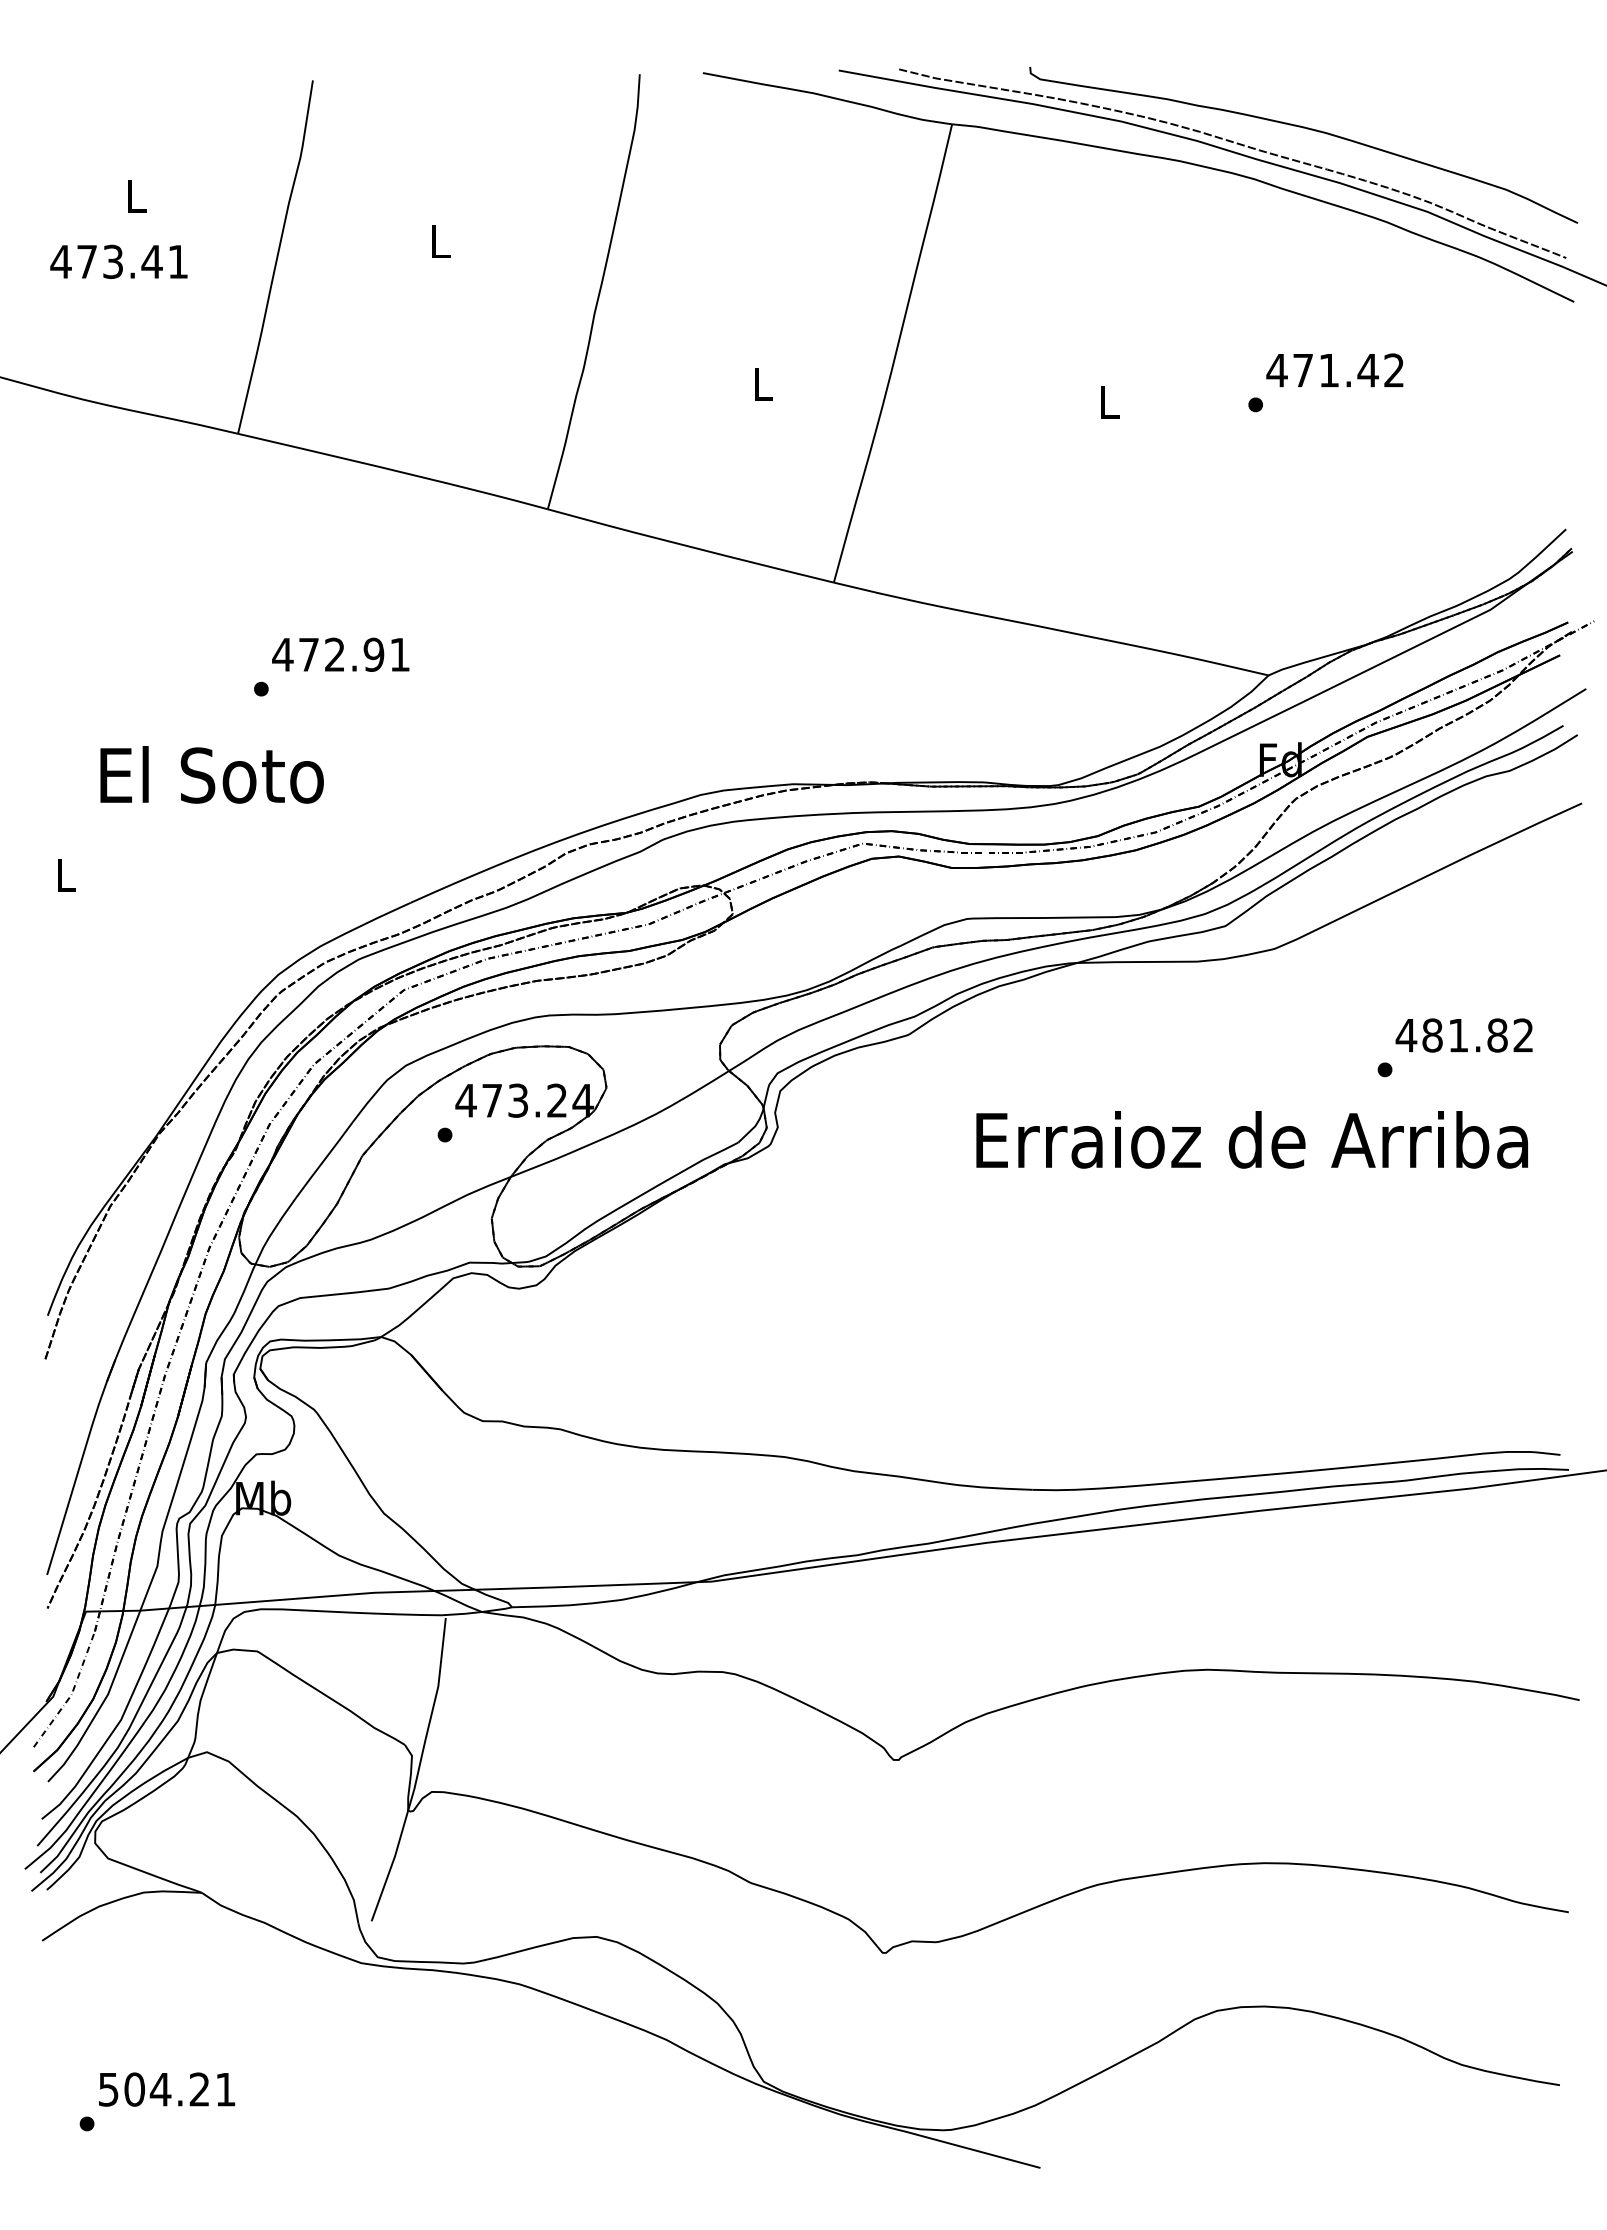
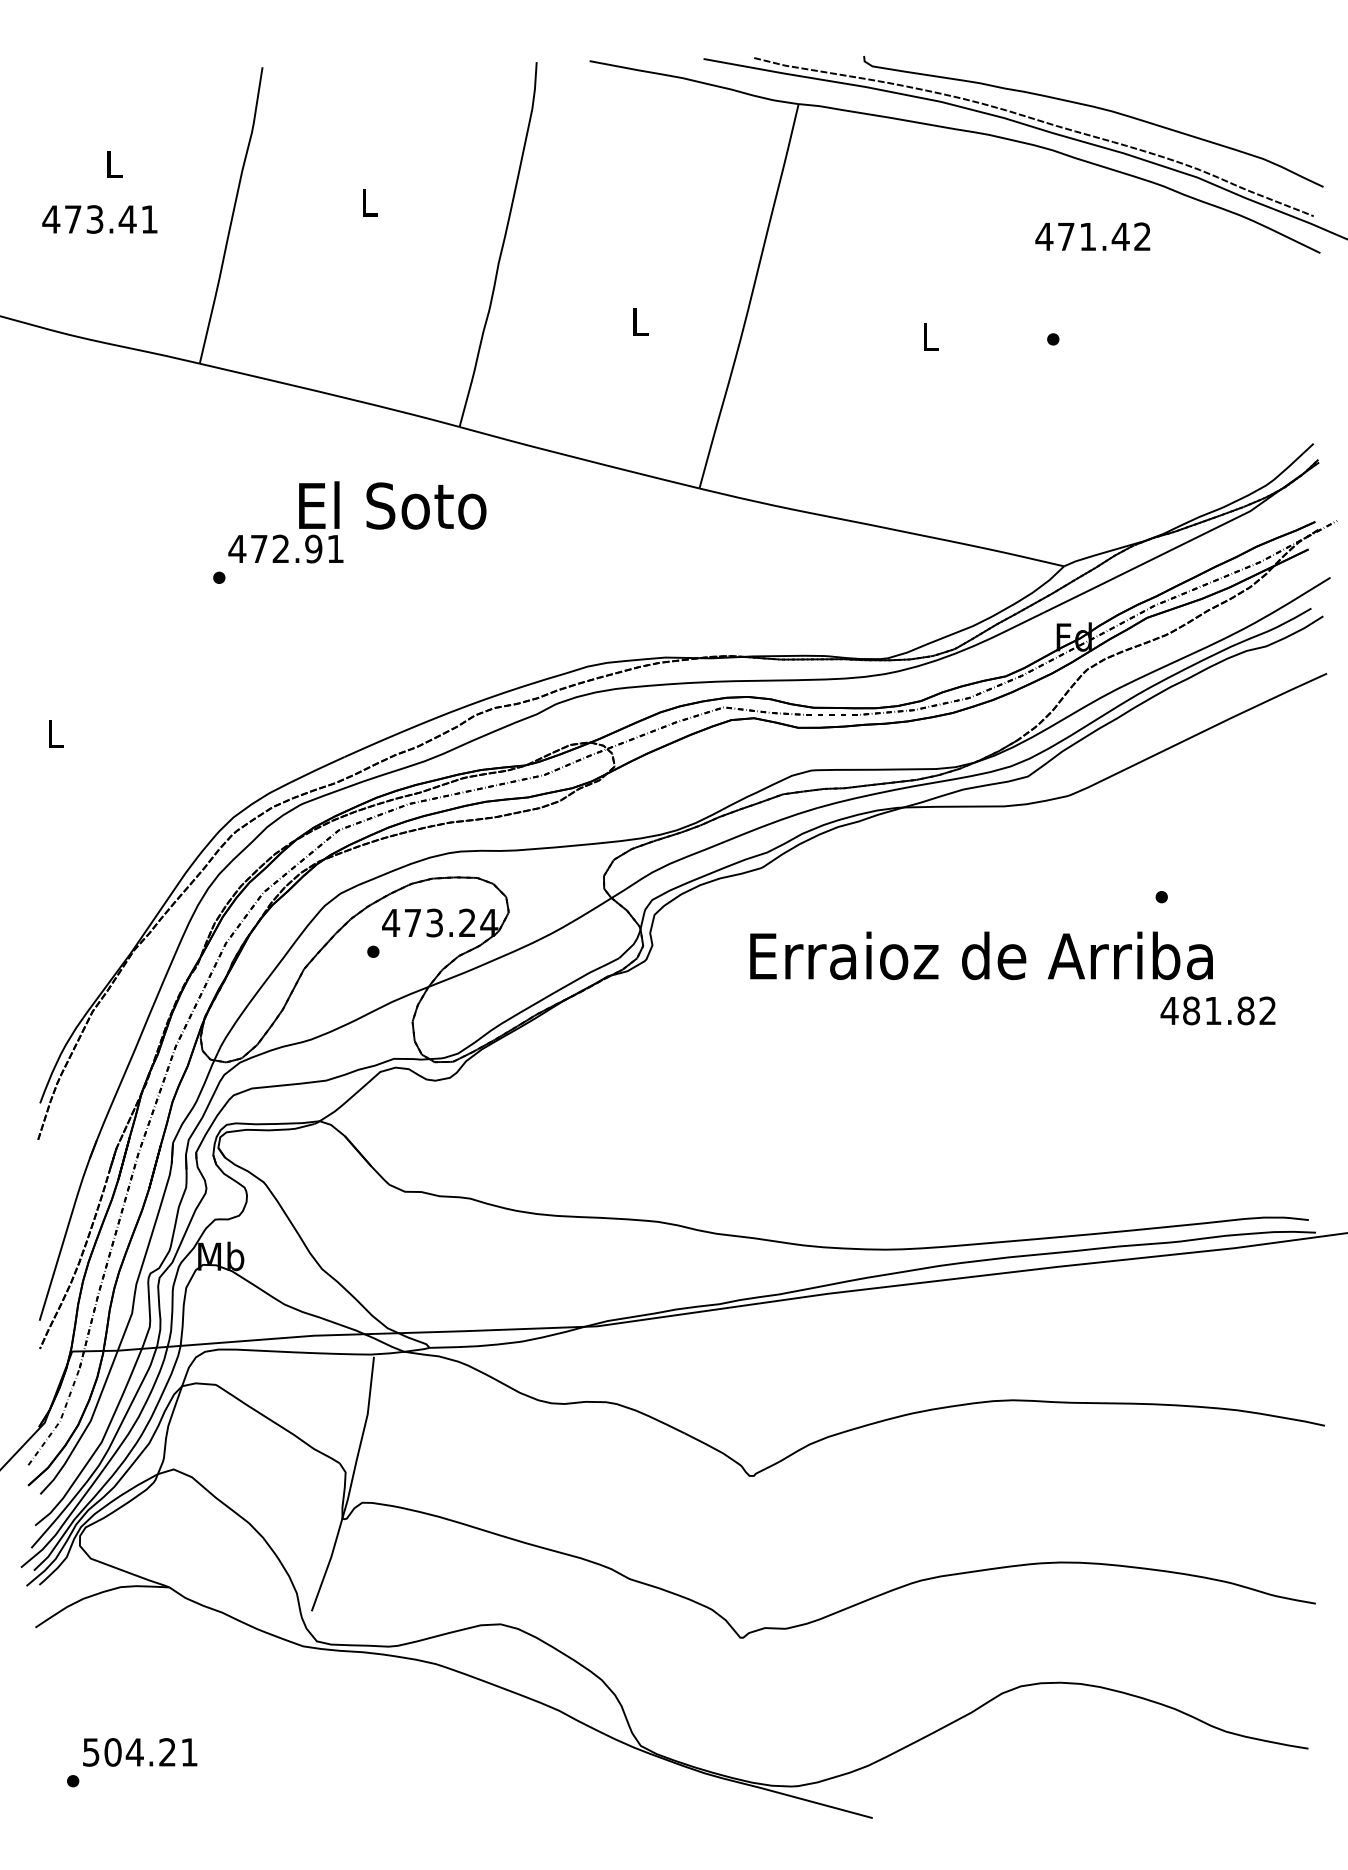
text: (1334, 370) -> (1092, 236), moved
text: (211, 774) -> (392, 505), moved
text: (1463, 1035) -> (1217, 1010), moved
text: (1251, 1139) -> (980, 955), moved

